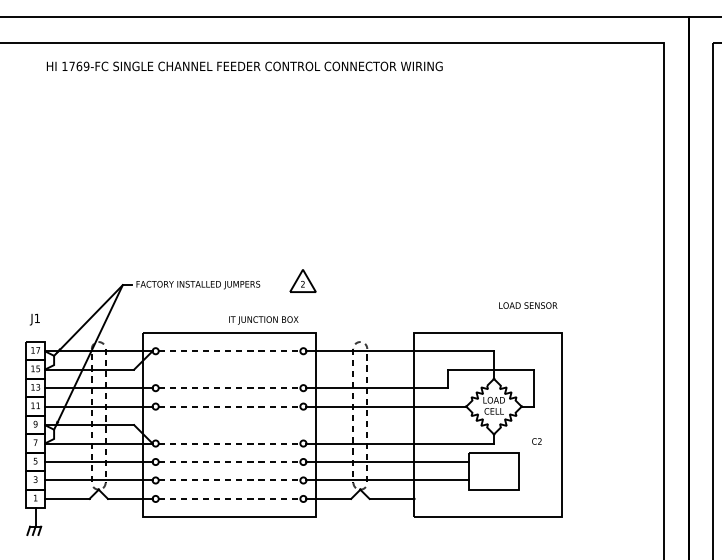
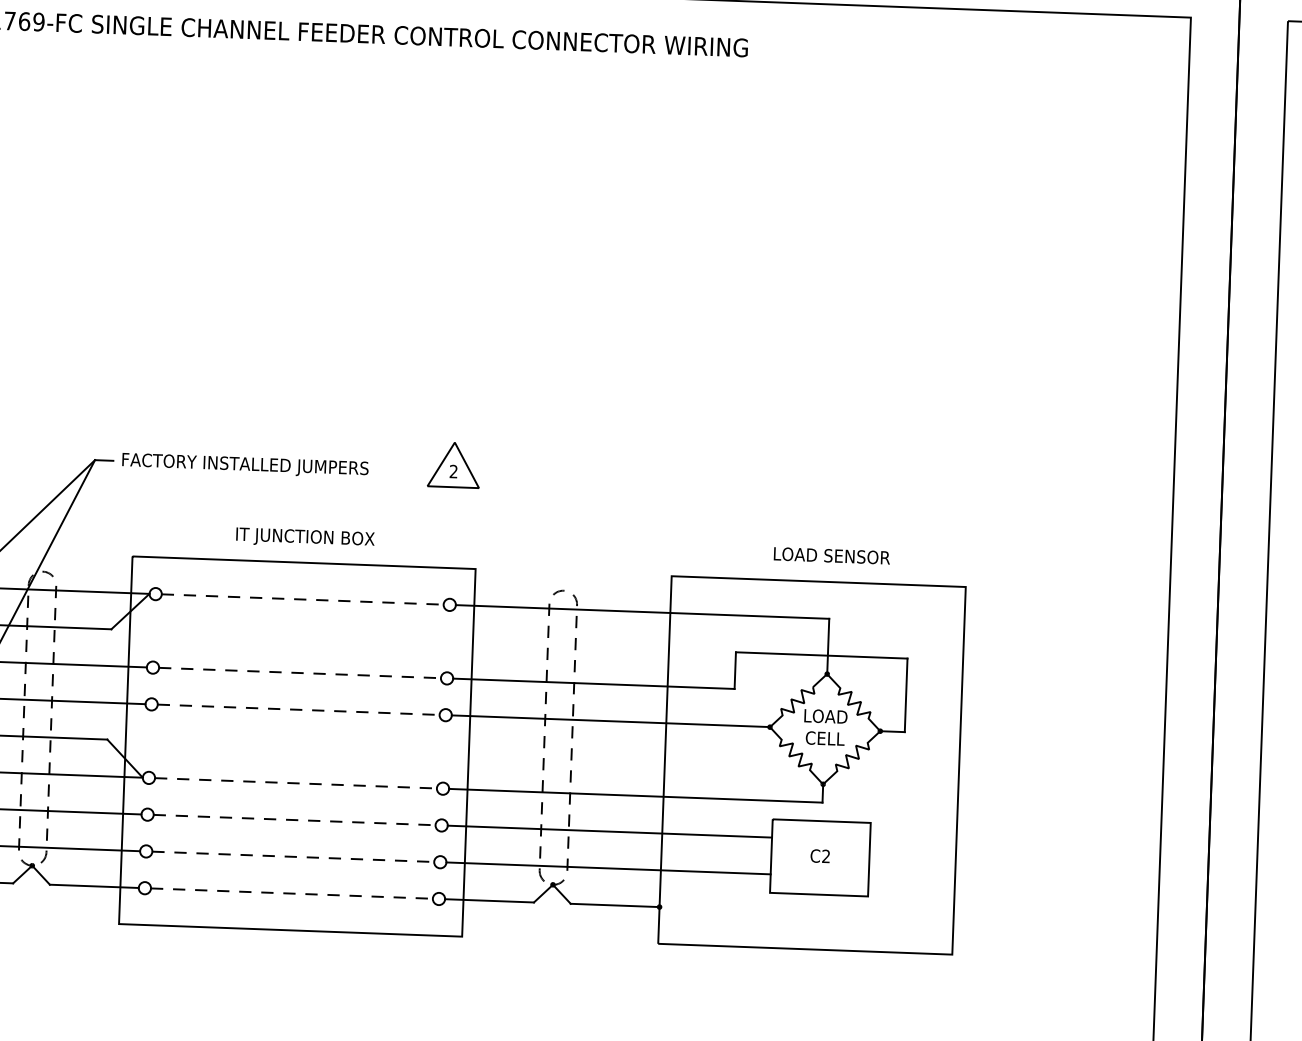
text: (528, 305) -> (832, 555), moved
text: (263, 320) -> (304, 538), moved
text: (536, 441) -> (819, 856), moved

